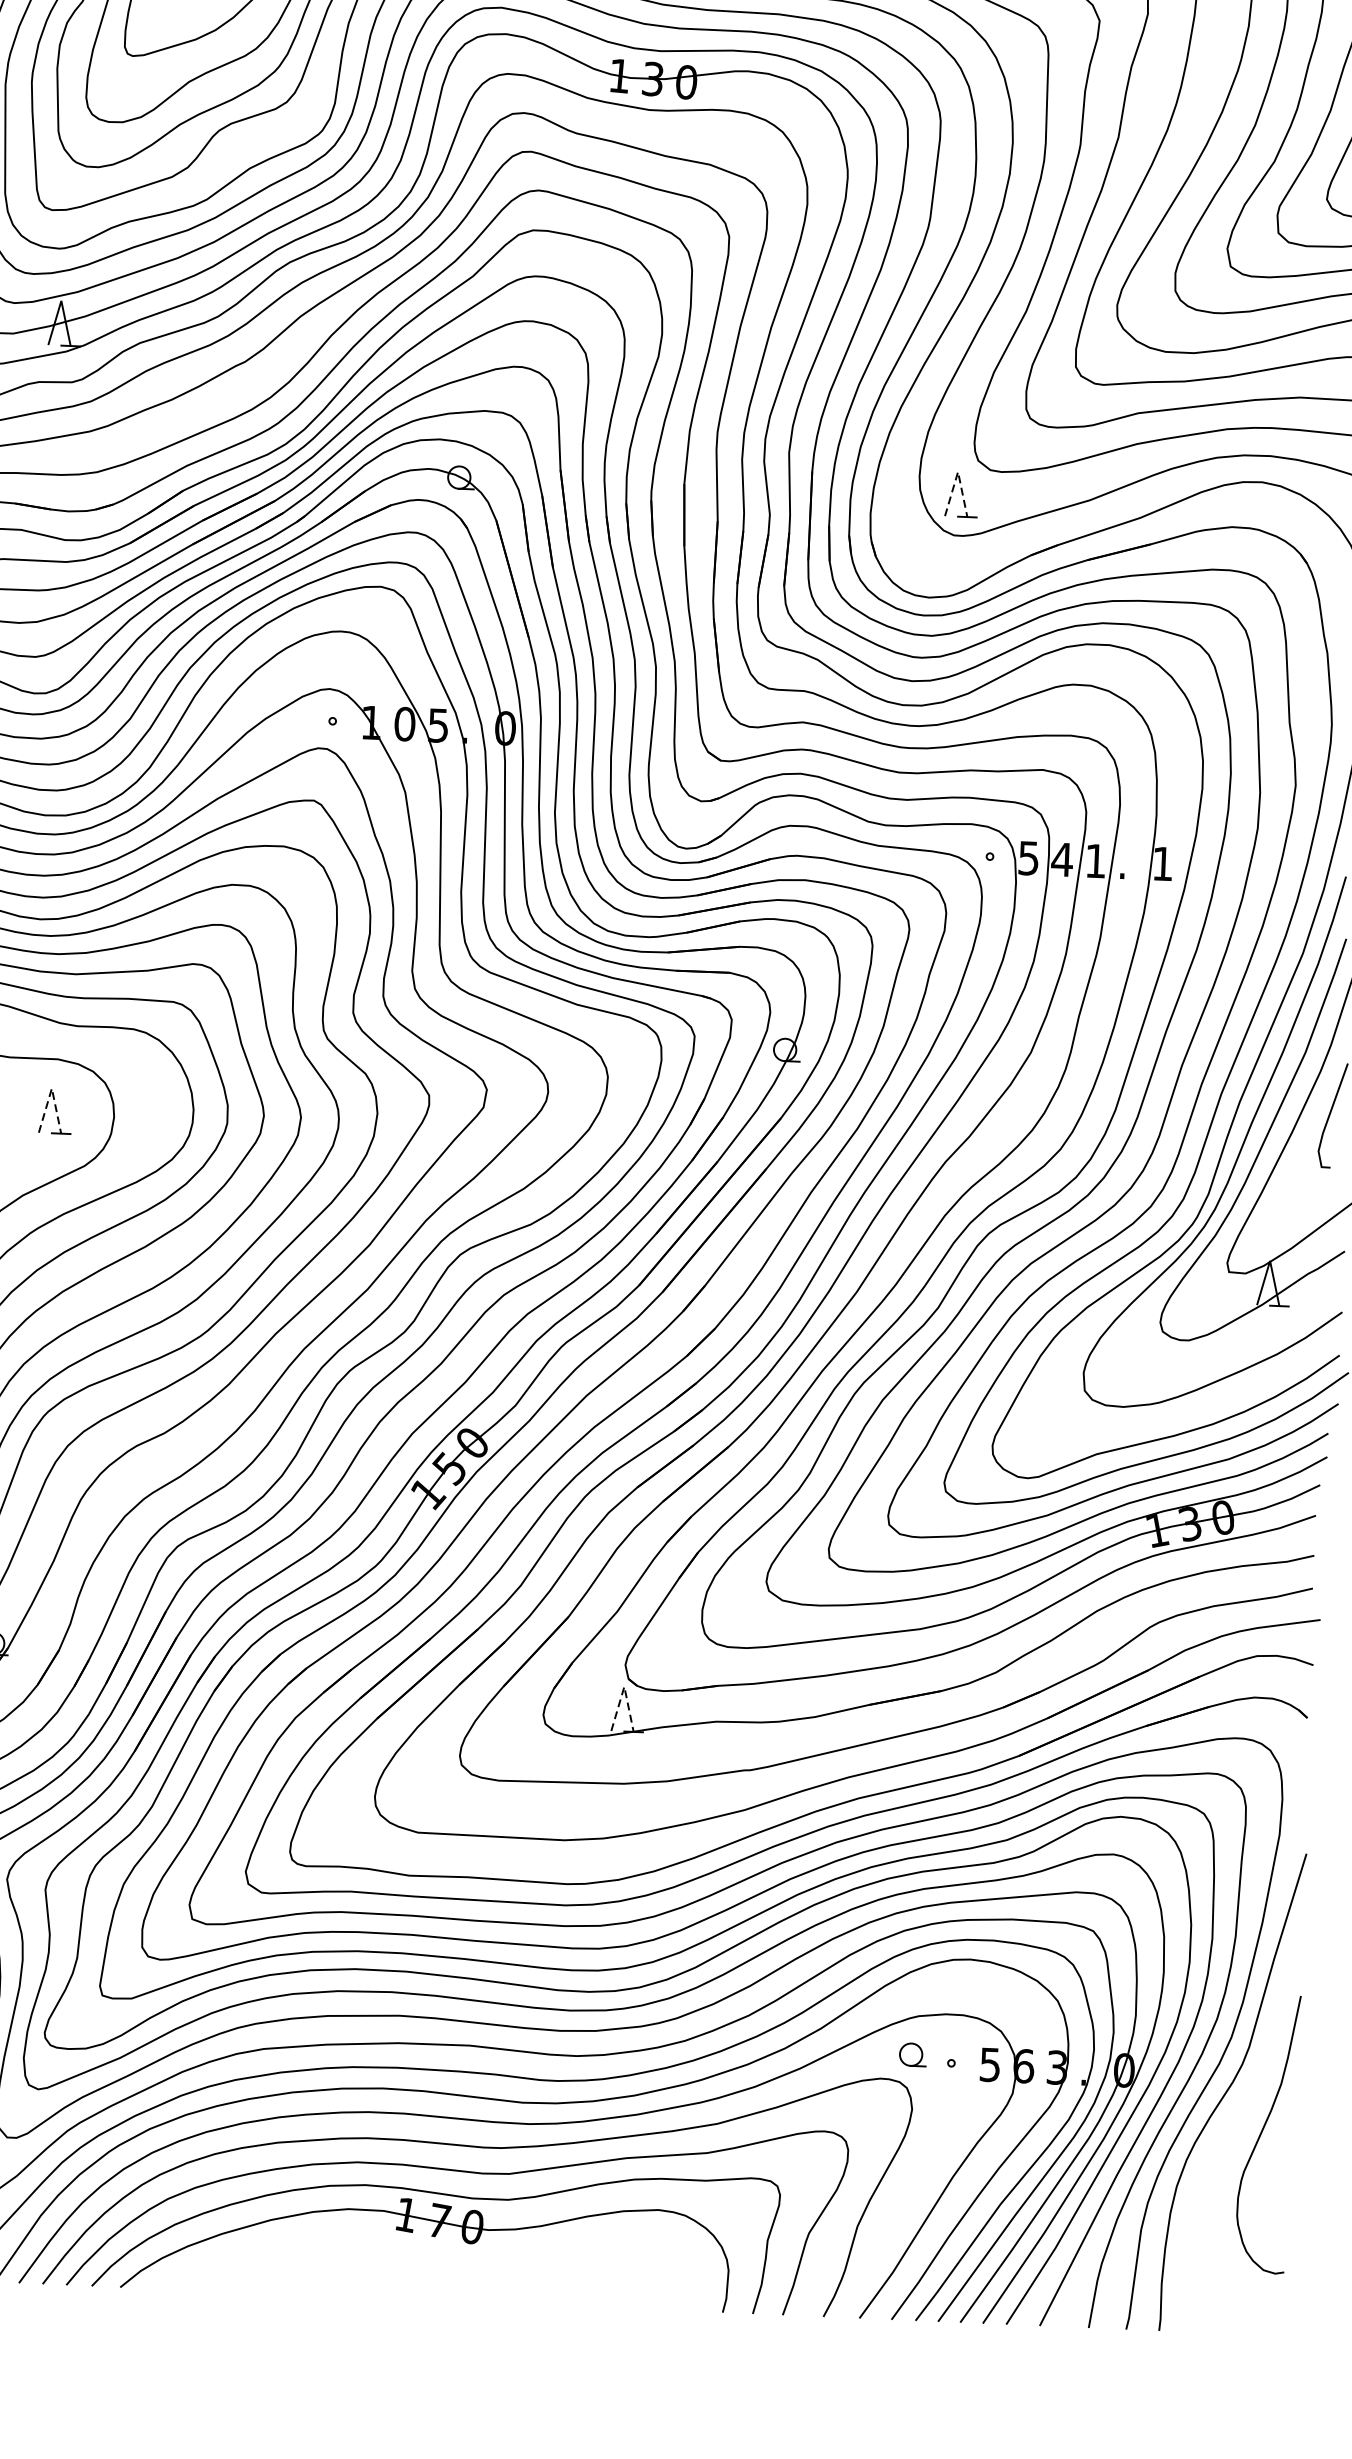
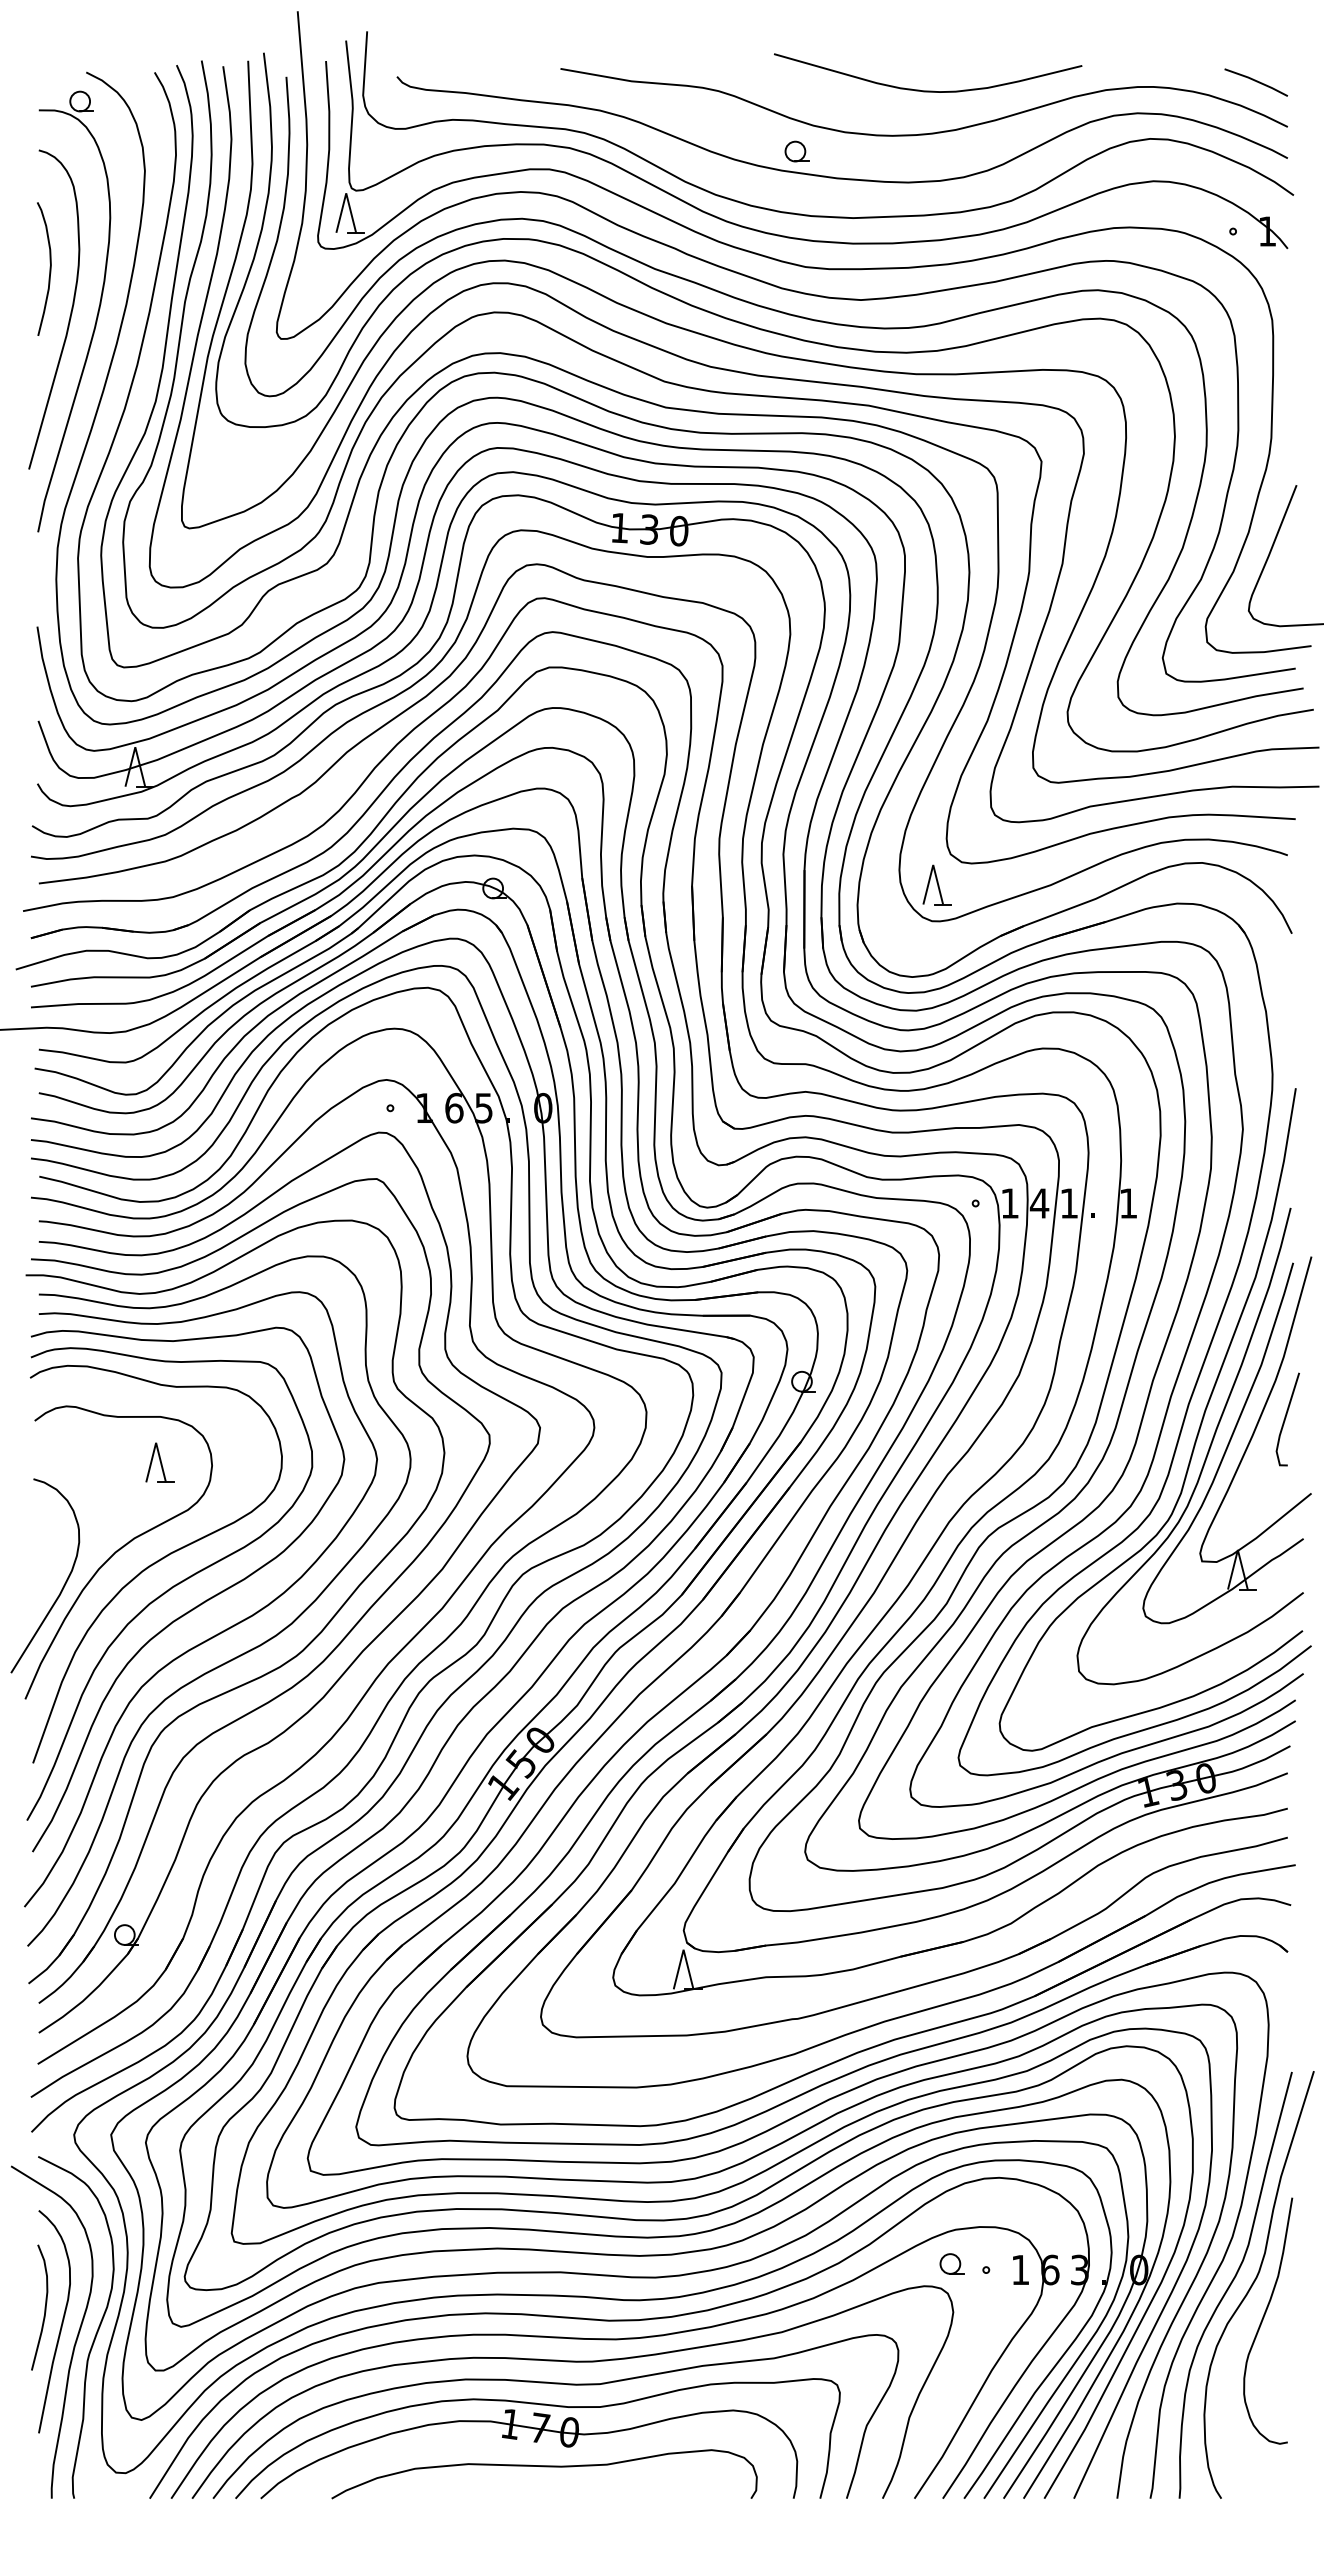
line: (958, 472) -> (933, 865), dashed -> solid
text: (405, 723) -> (454, 1107), 0 -> 6
text: (1028, 858) -> (1009, 1203), 5 -> 1
line: (52, 1088) -> (156, 1442), dashed -> solid
line: (624, 1686) -> (683, 1949), dashed -> solid
text: (990, 2065) -> (1020, 2270), 5 -> 1
curve: (1254, 2091) -> (1254, 2283), added
curve: (442, 2265) -> (544, 2467), added

